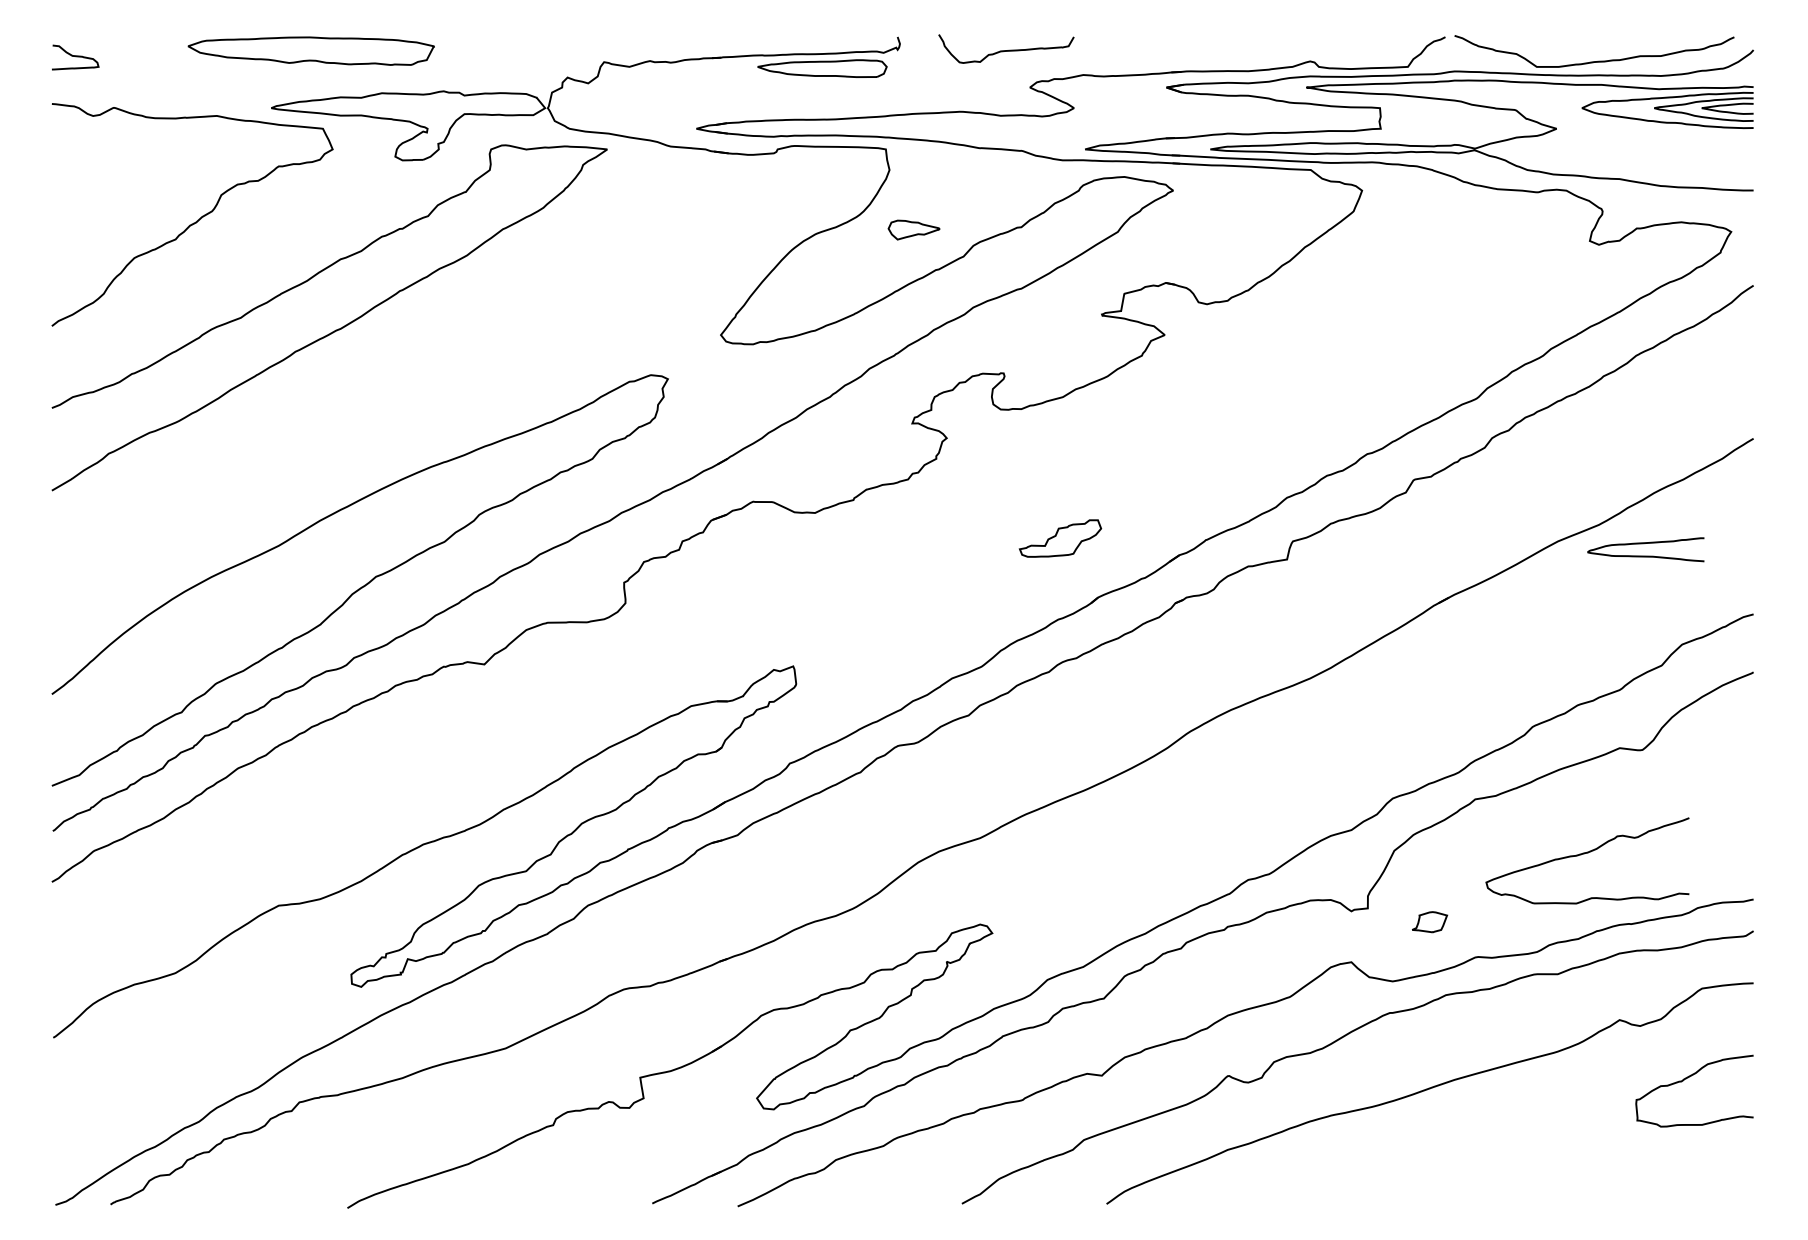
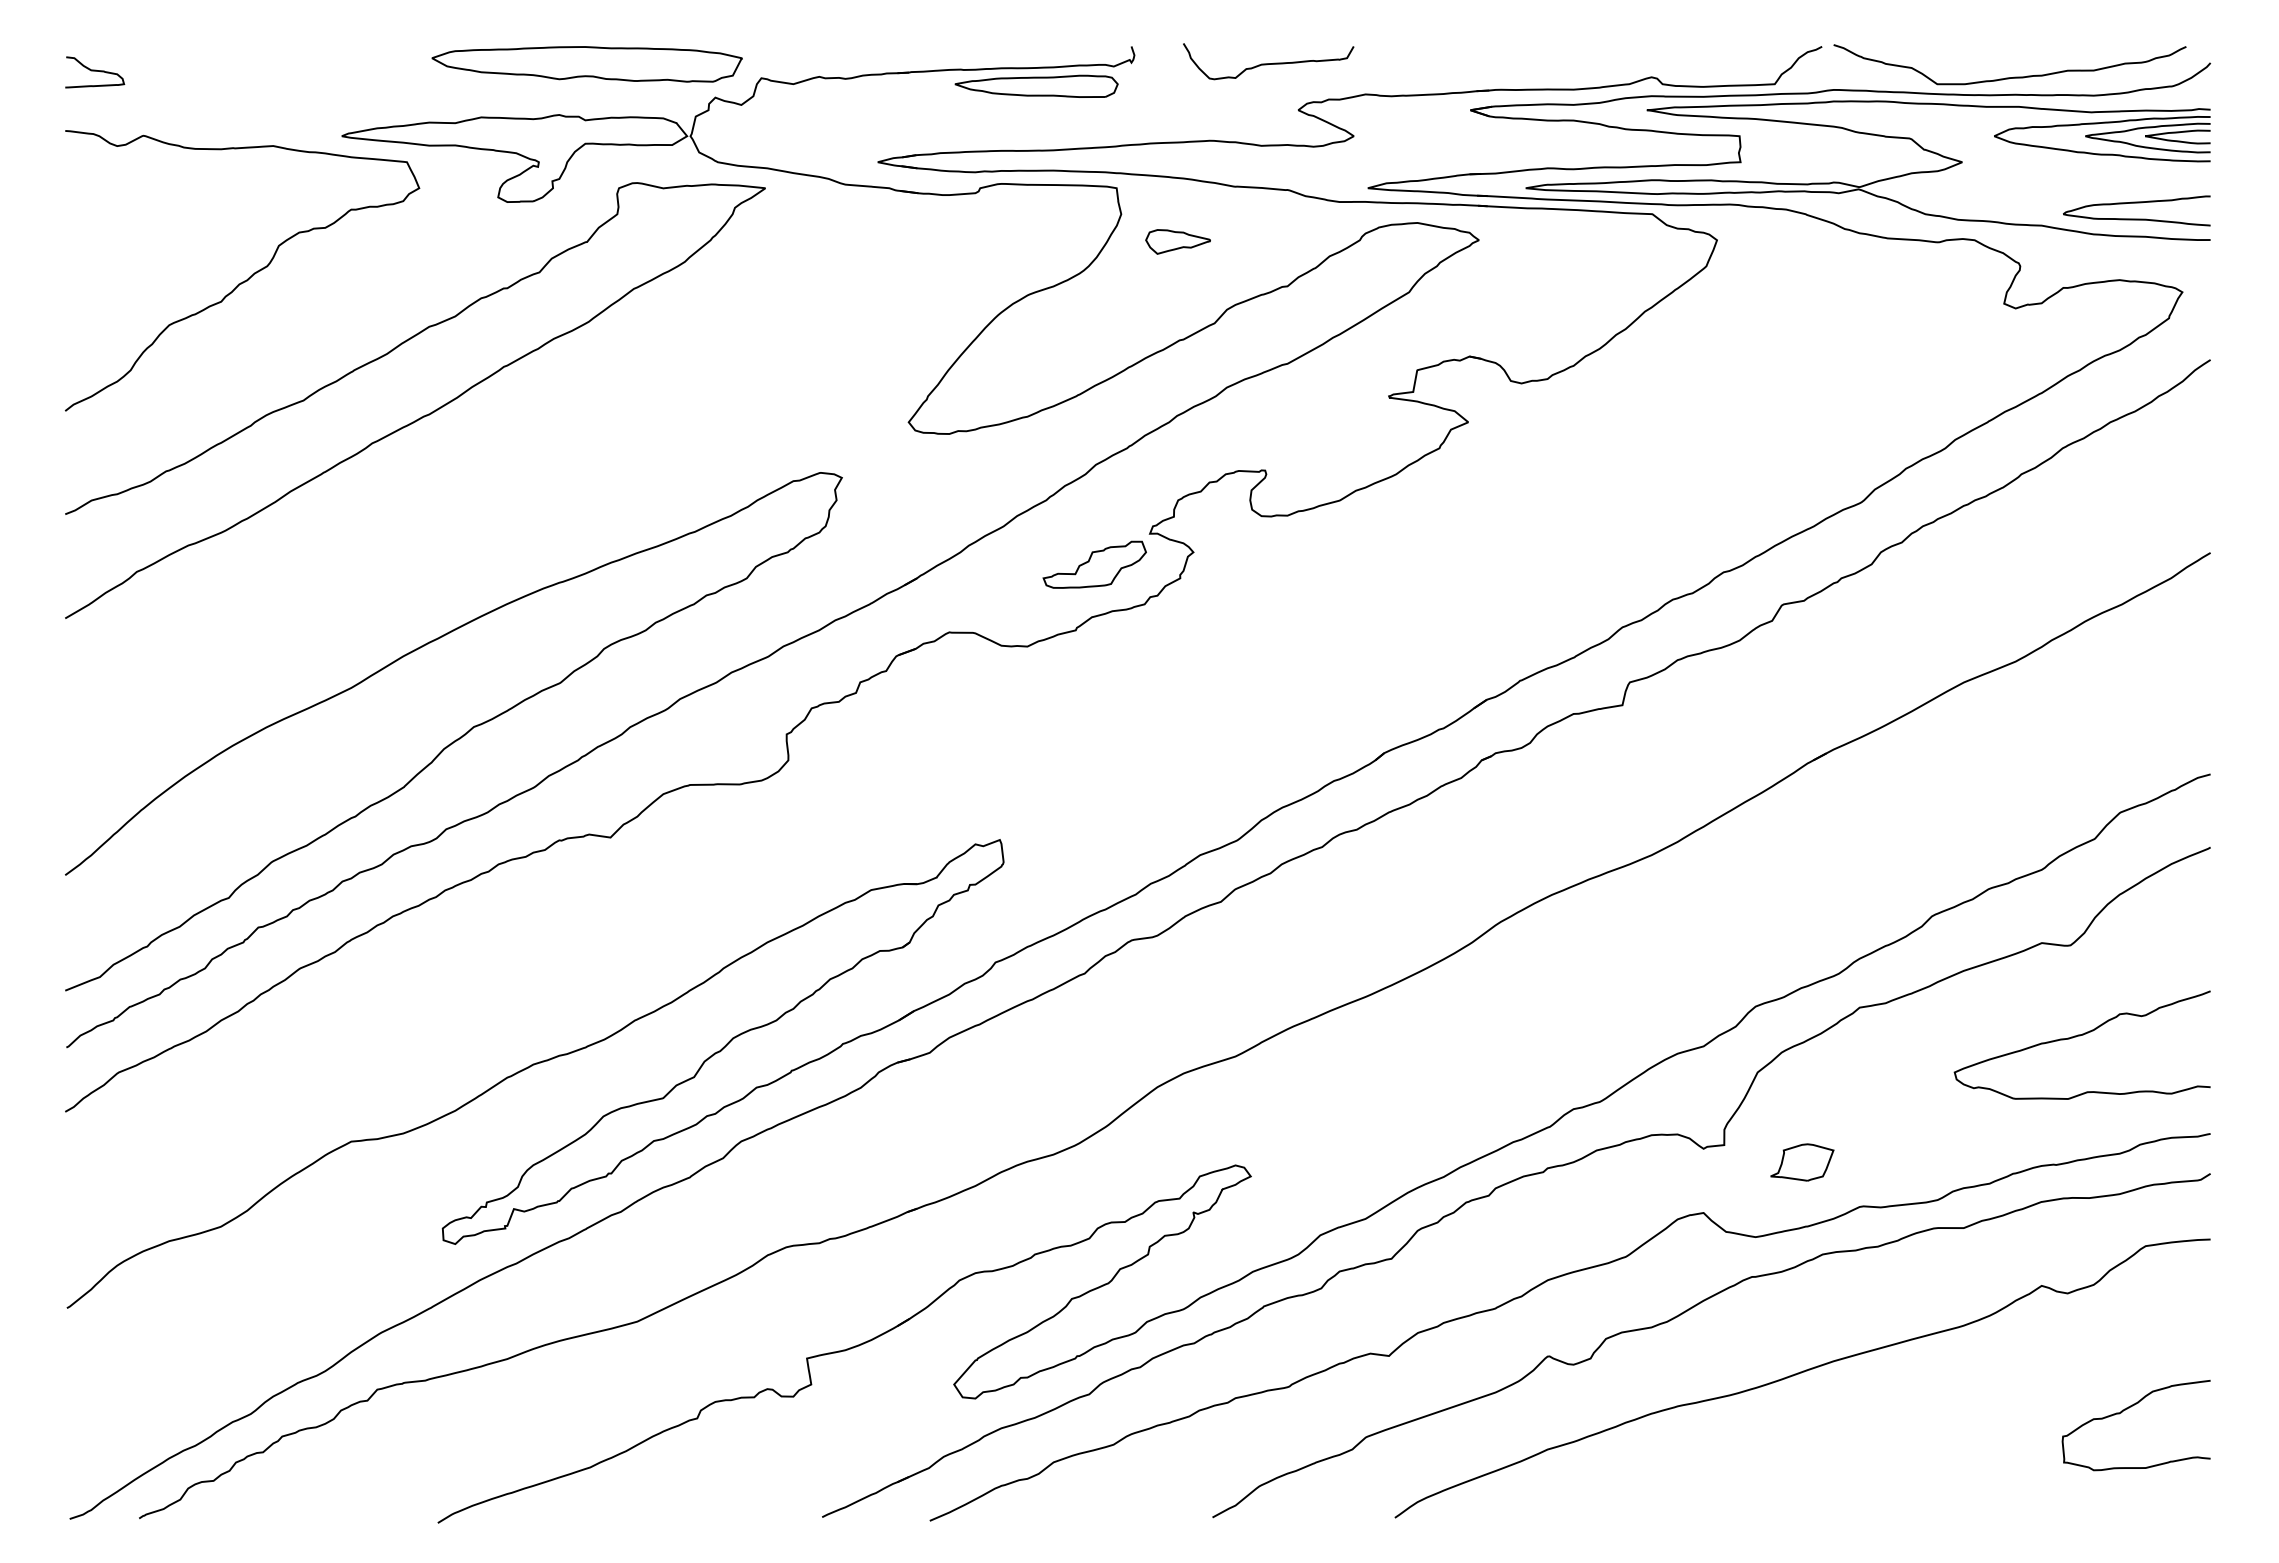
part: (310, 51) -> (586, 64), moved
part: (913, 229) -> (1177, 241), moved
part: (1060, 538) -> (1094, 564), moved
curve: (1645, 543) -> (2136, 203), moved
curve: (1586, 853) -> (2080, 1036), moved
part: (1429, 922) -> (1802, 1162), size x1.43
curve: (1687, 1078) -> (2127, 1409), moved

